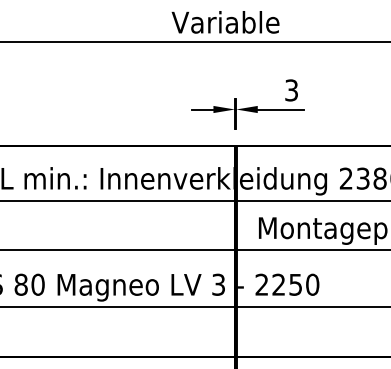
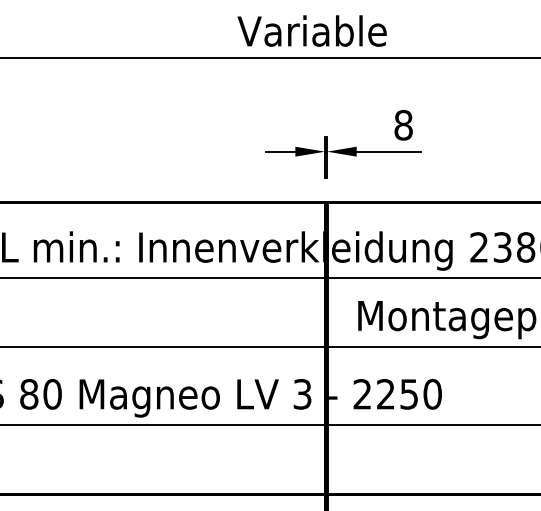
text: (291, 90) -> (403, 125), 3 -> 8

